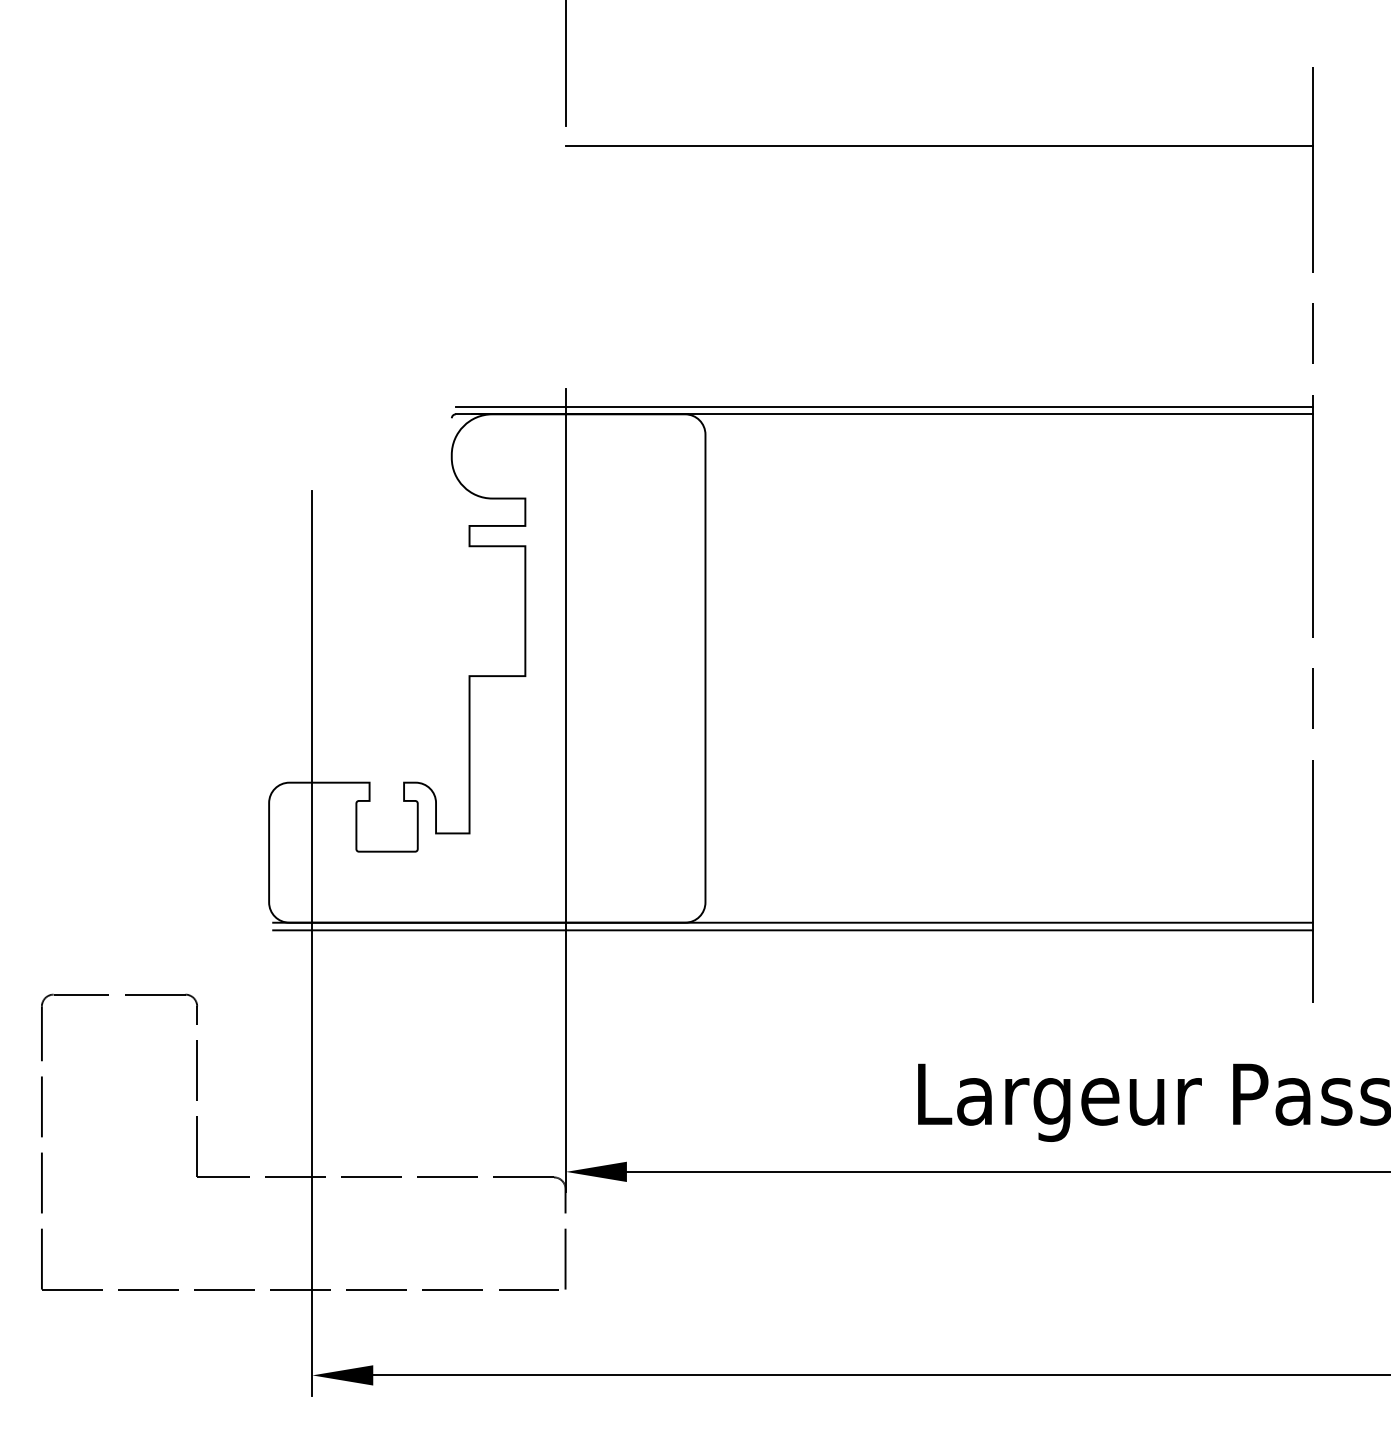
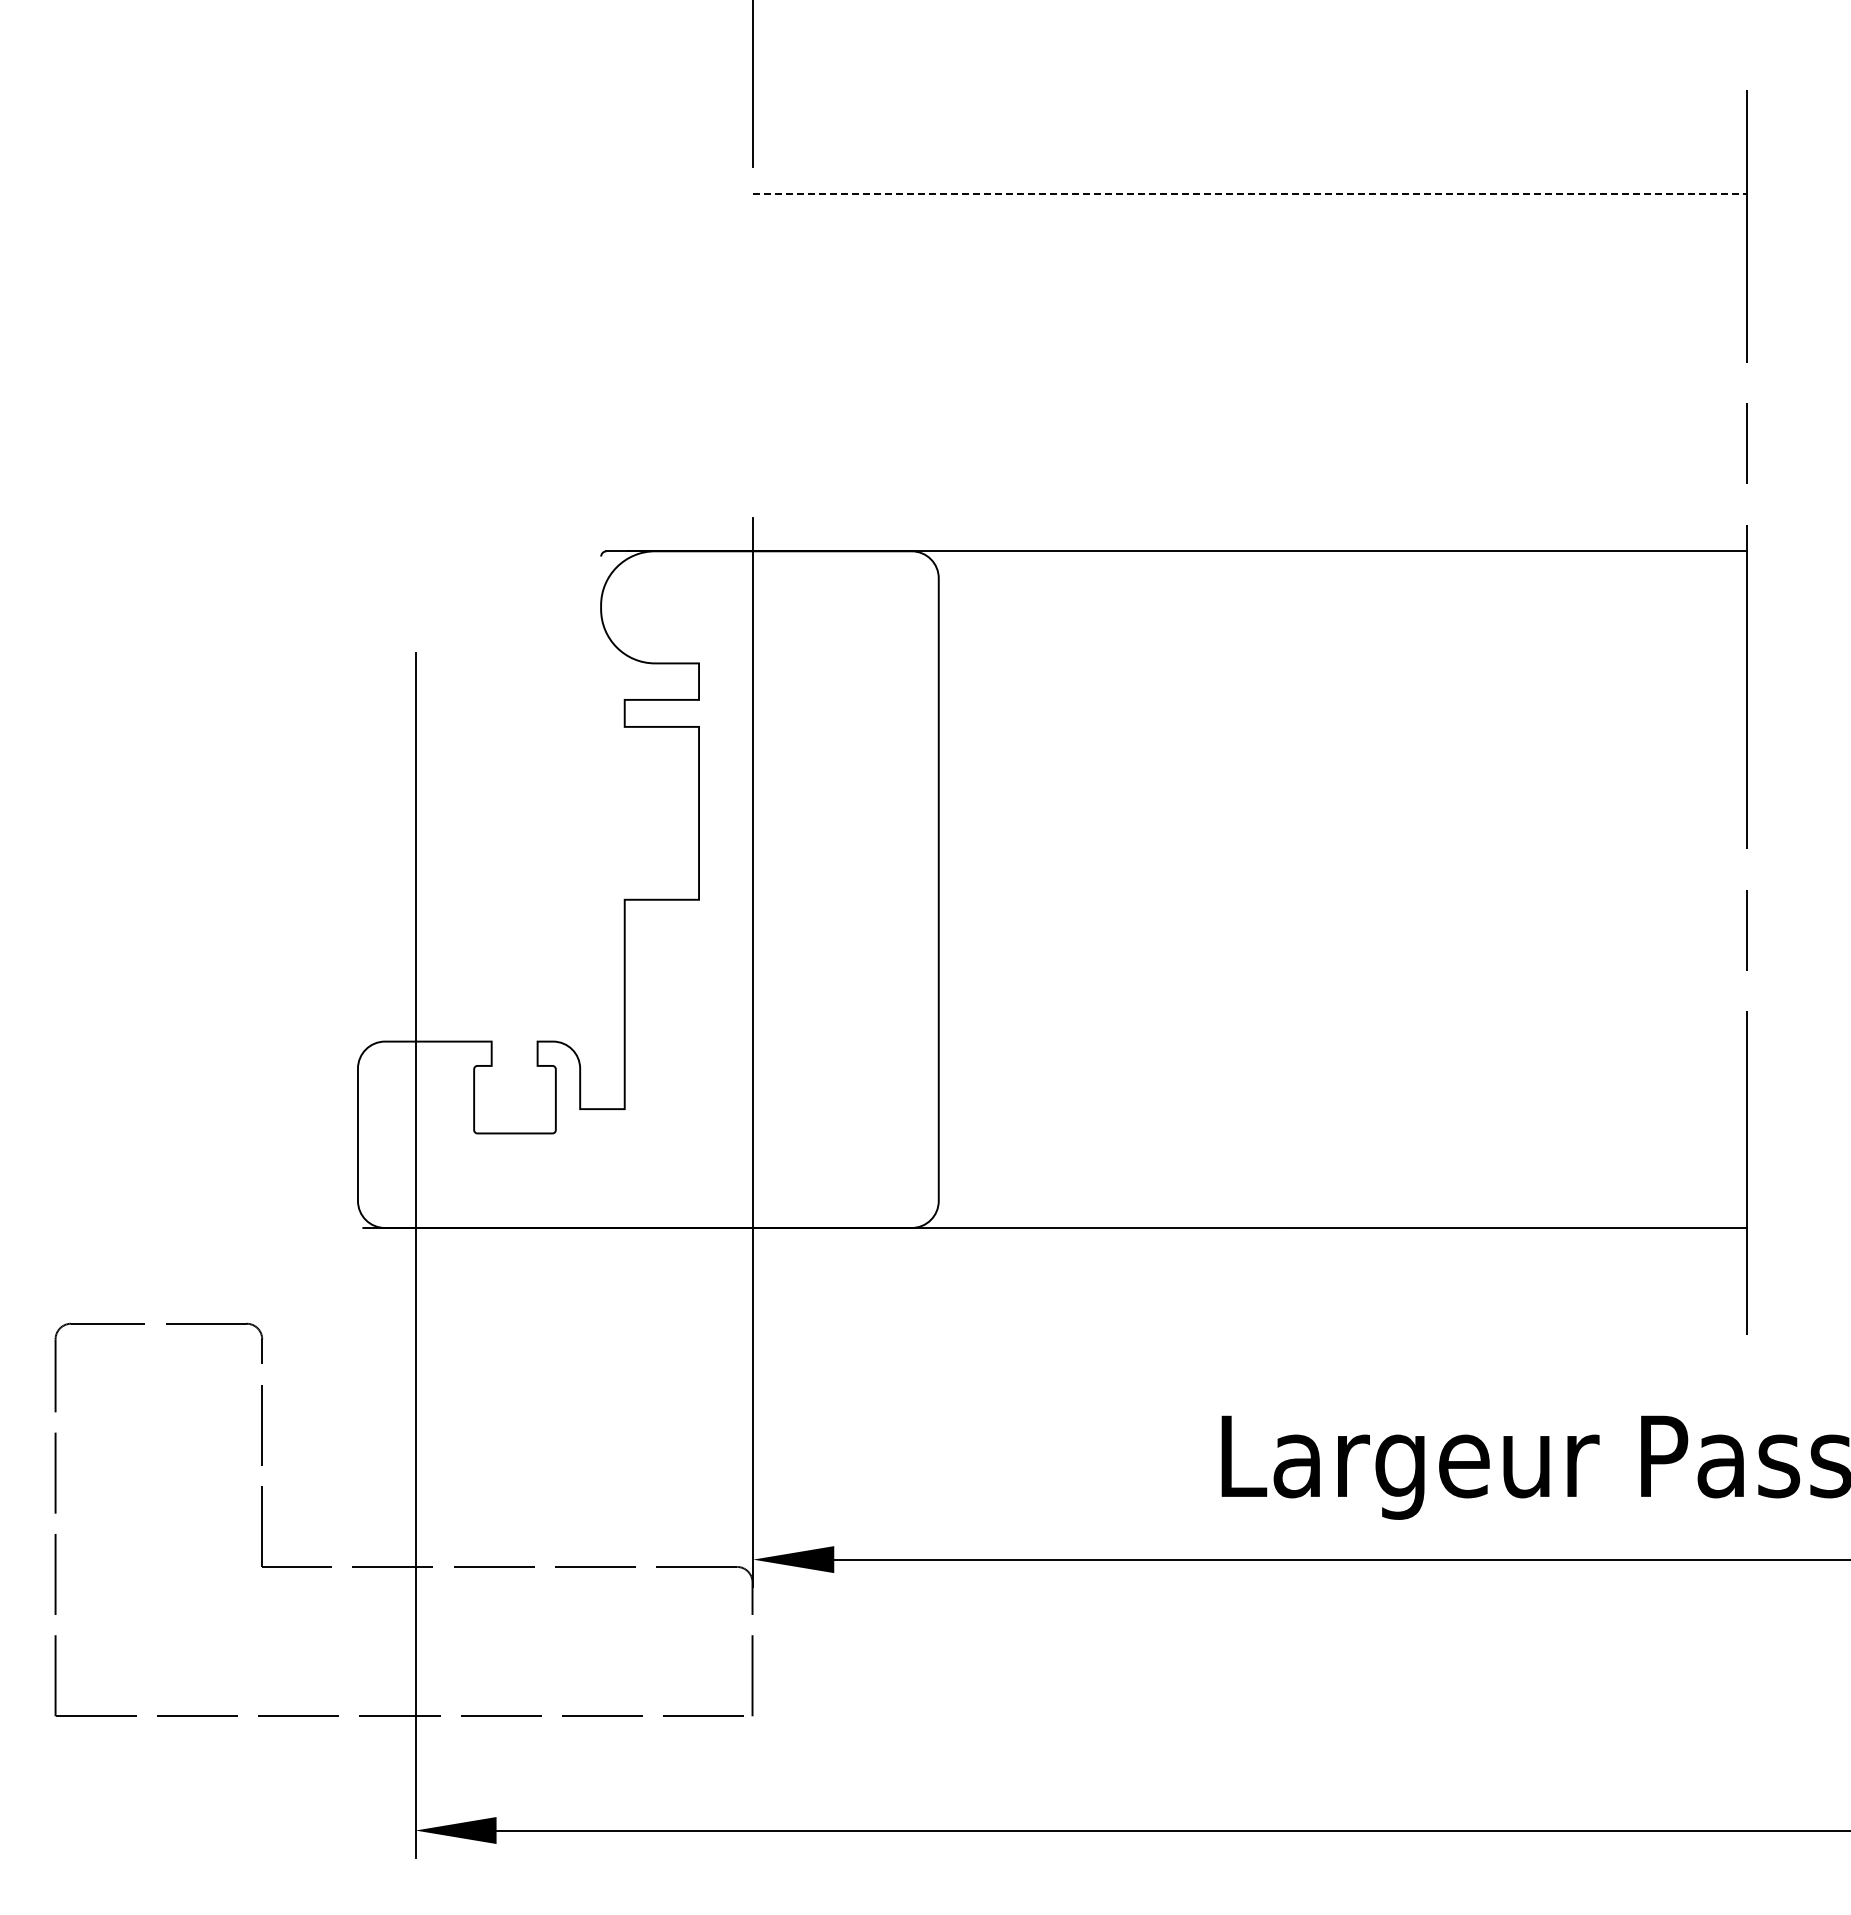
line: (938, 146) -> (1249, 194), solid -> dashed
line: (884, 406) -> (1176, 541), removed
line: (792, 930) -> (1054, 1238), removed

